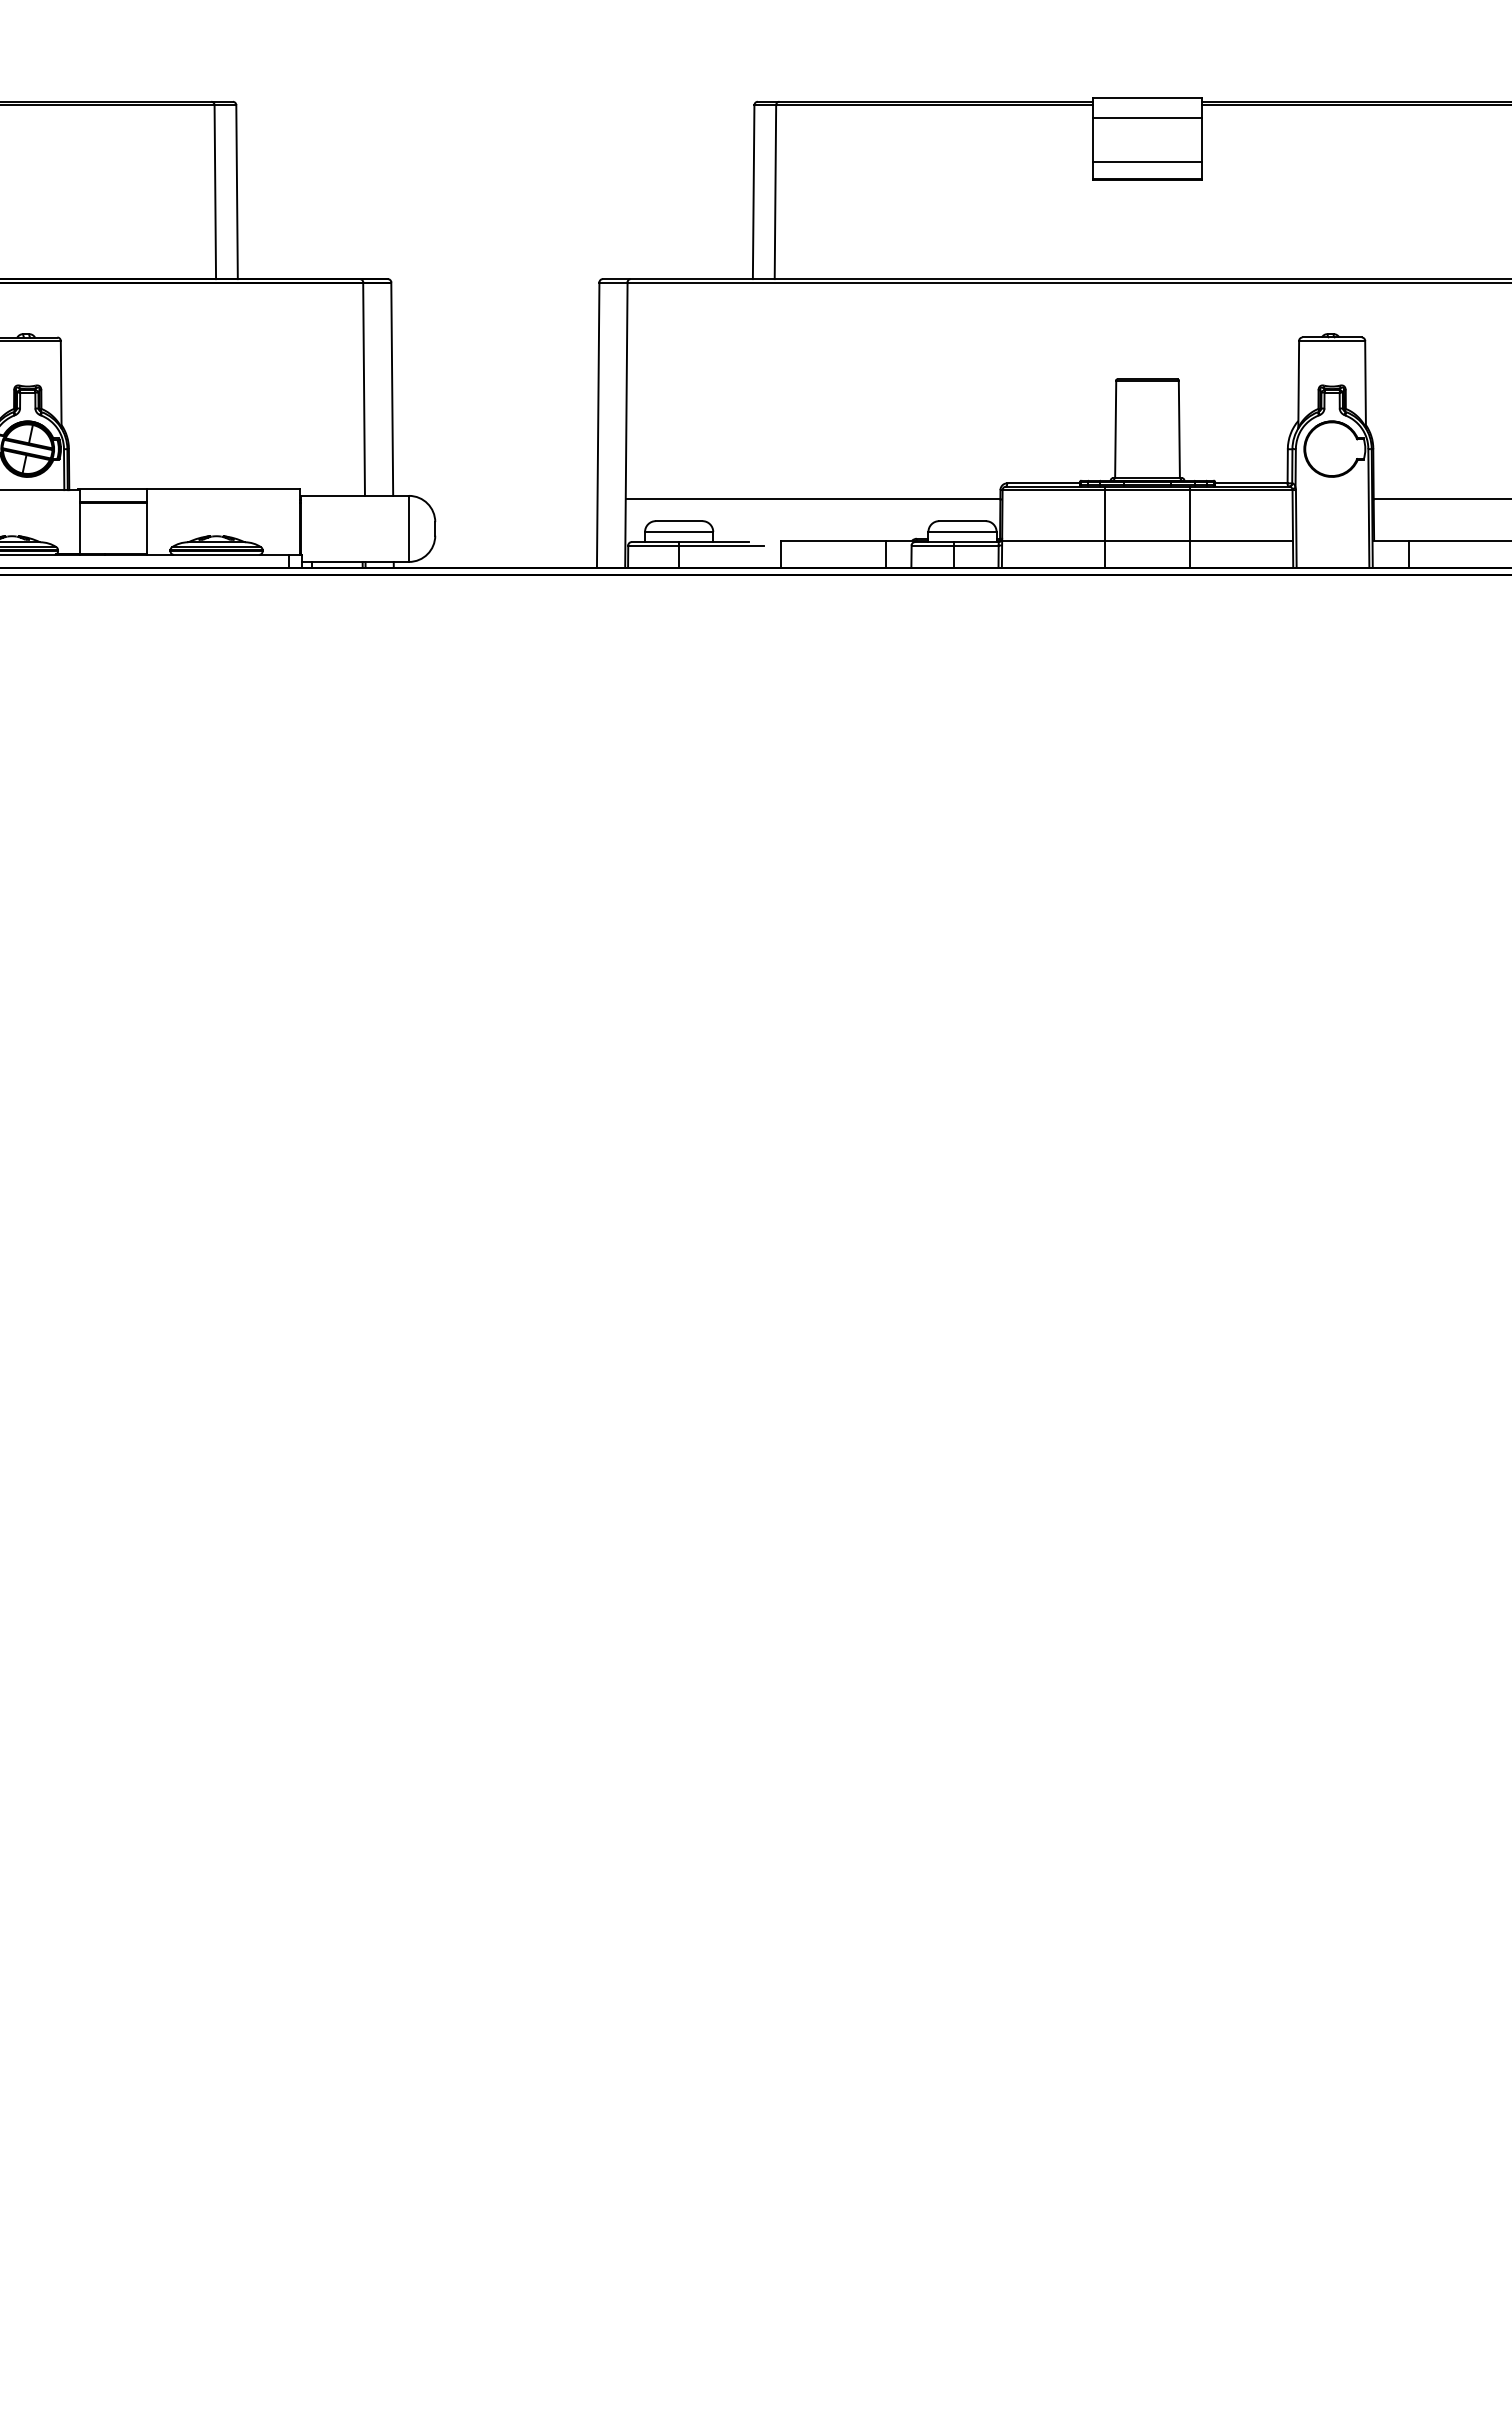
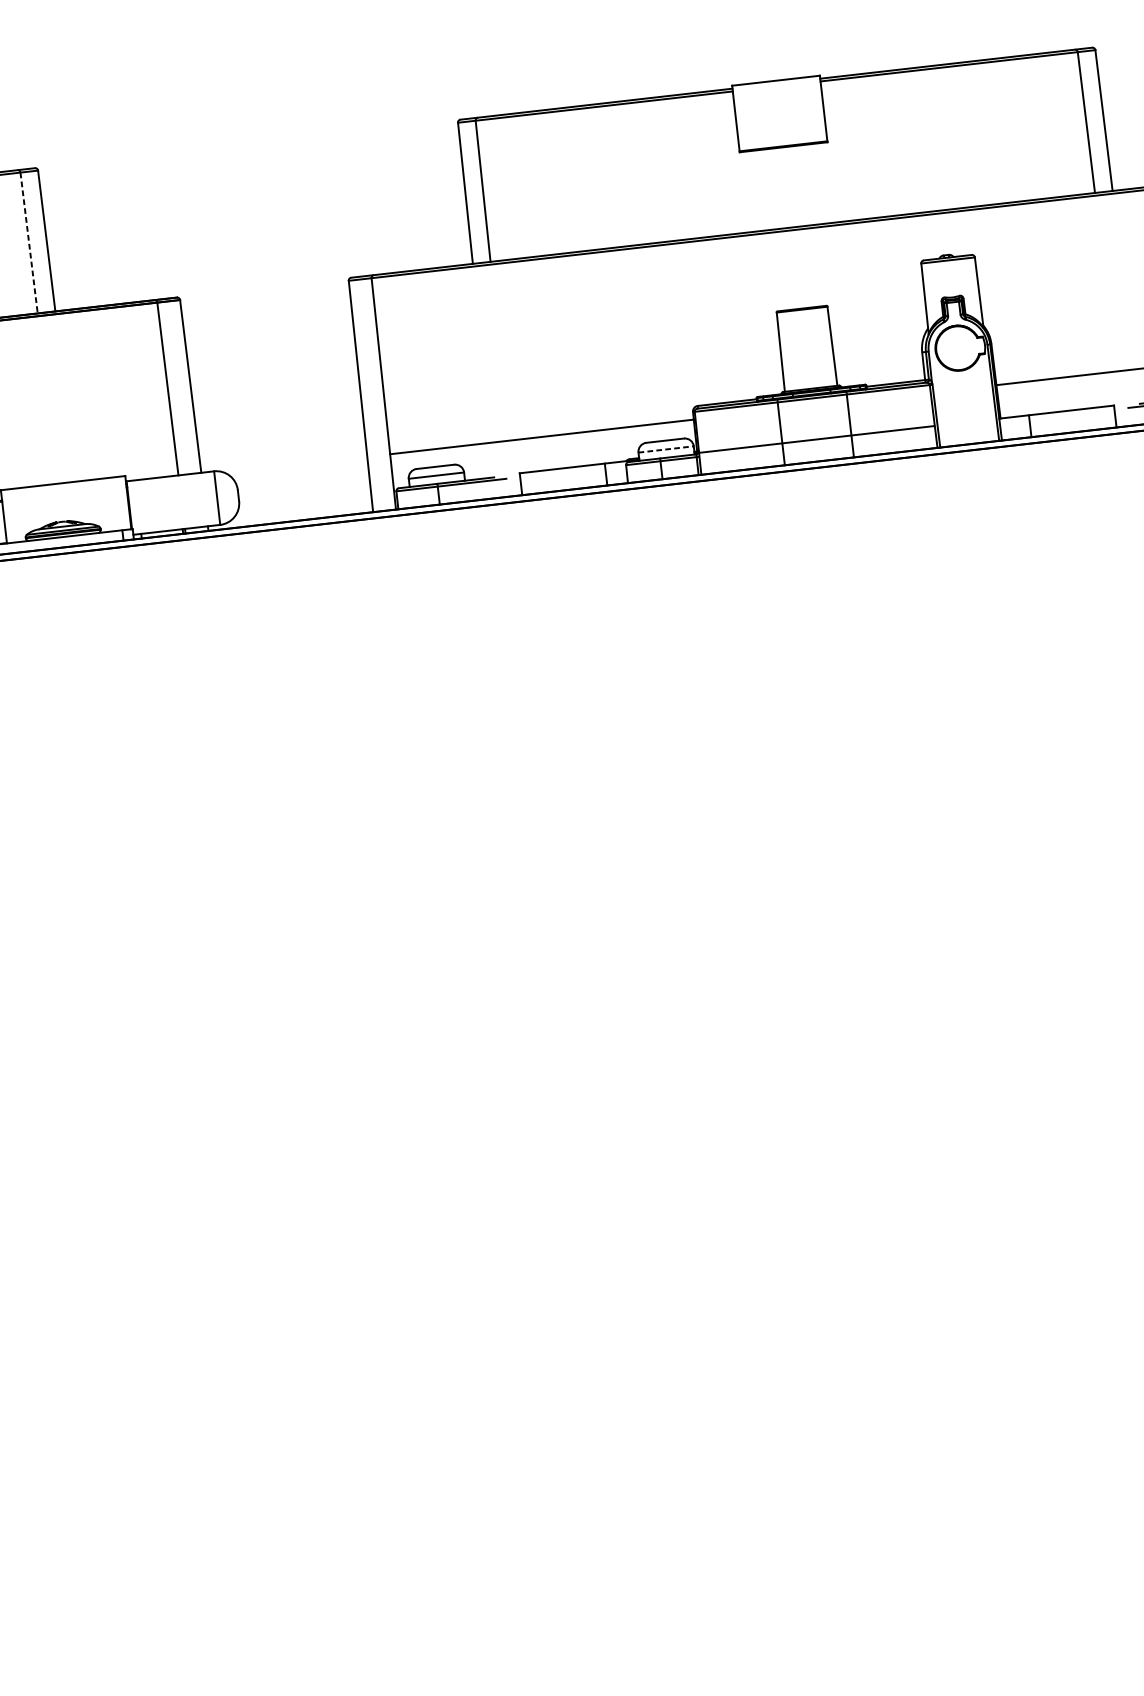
line: (1147, 118) -> (777, 97), removed
line: (1147, 162) -> (781, 132), removed
line: (215, 192) -> (29, 243), solid -> dashed
line: (963, 531) -> (666, 449), solid -> dashed

